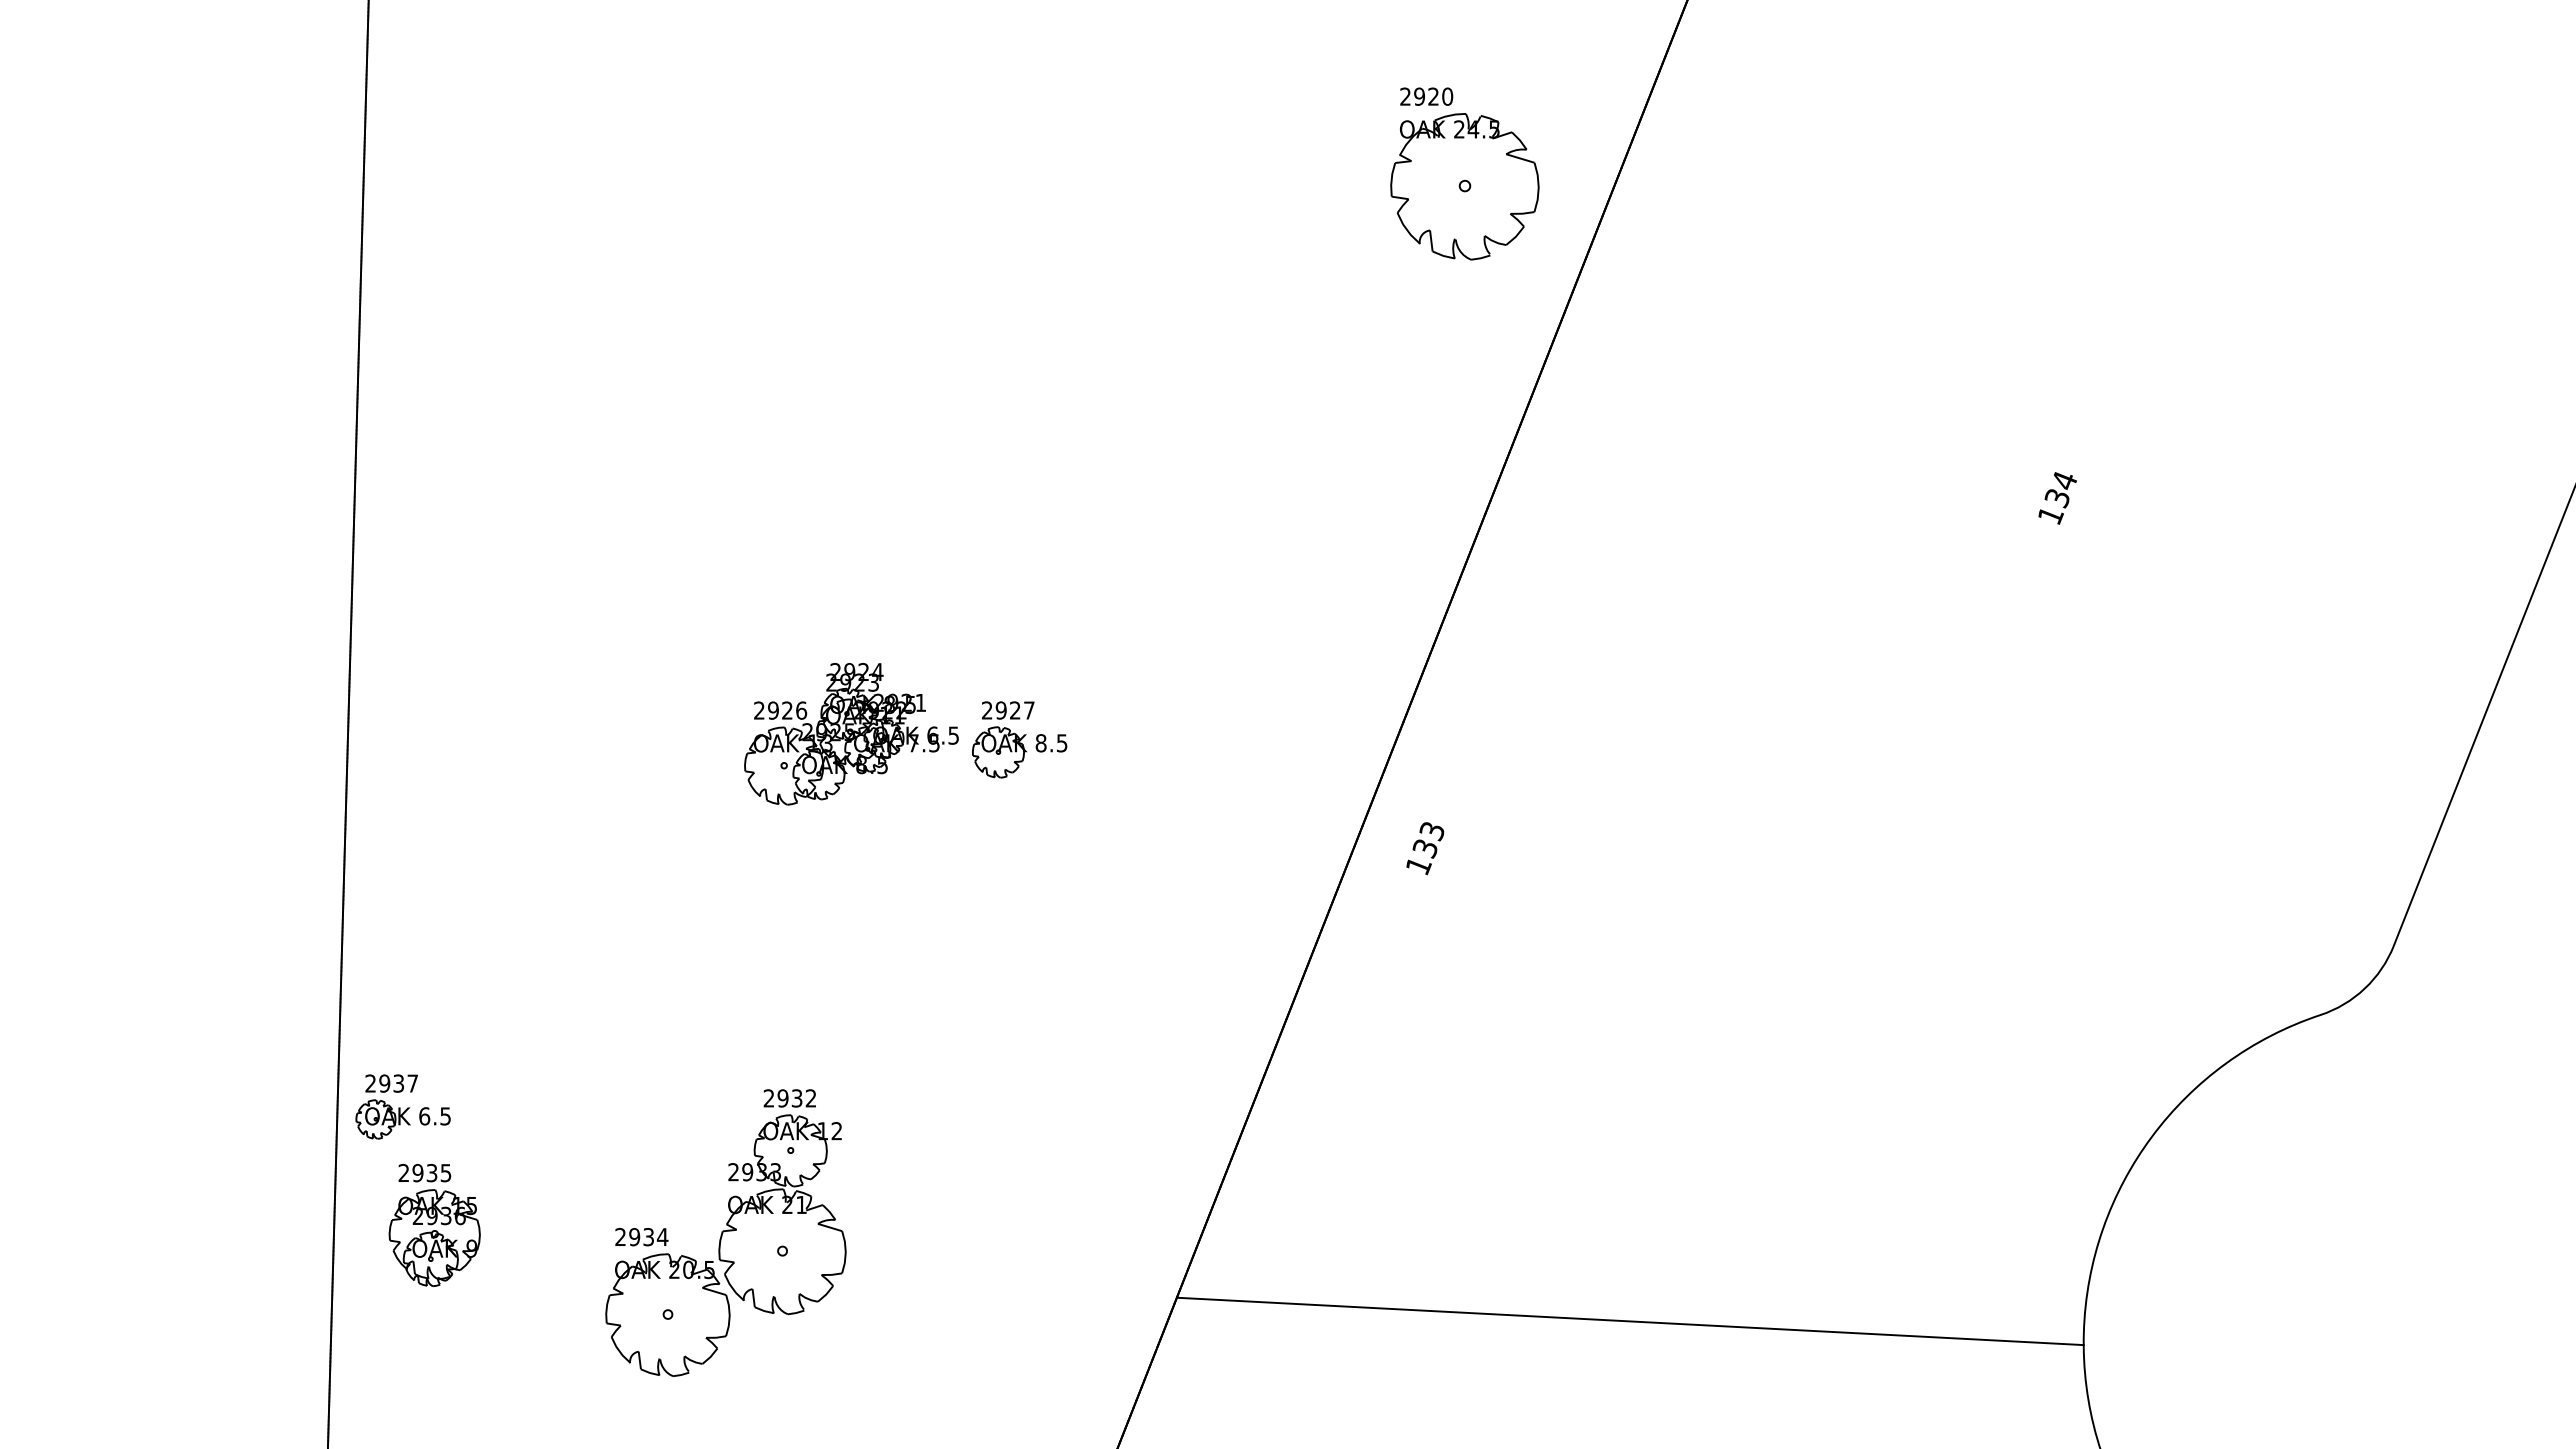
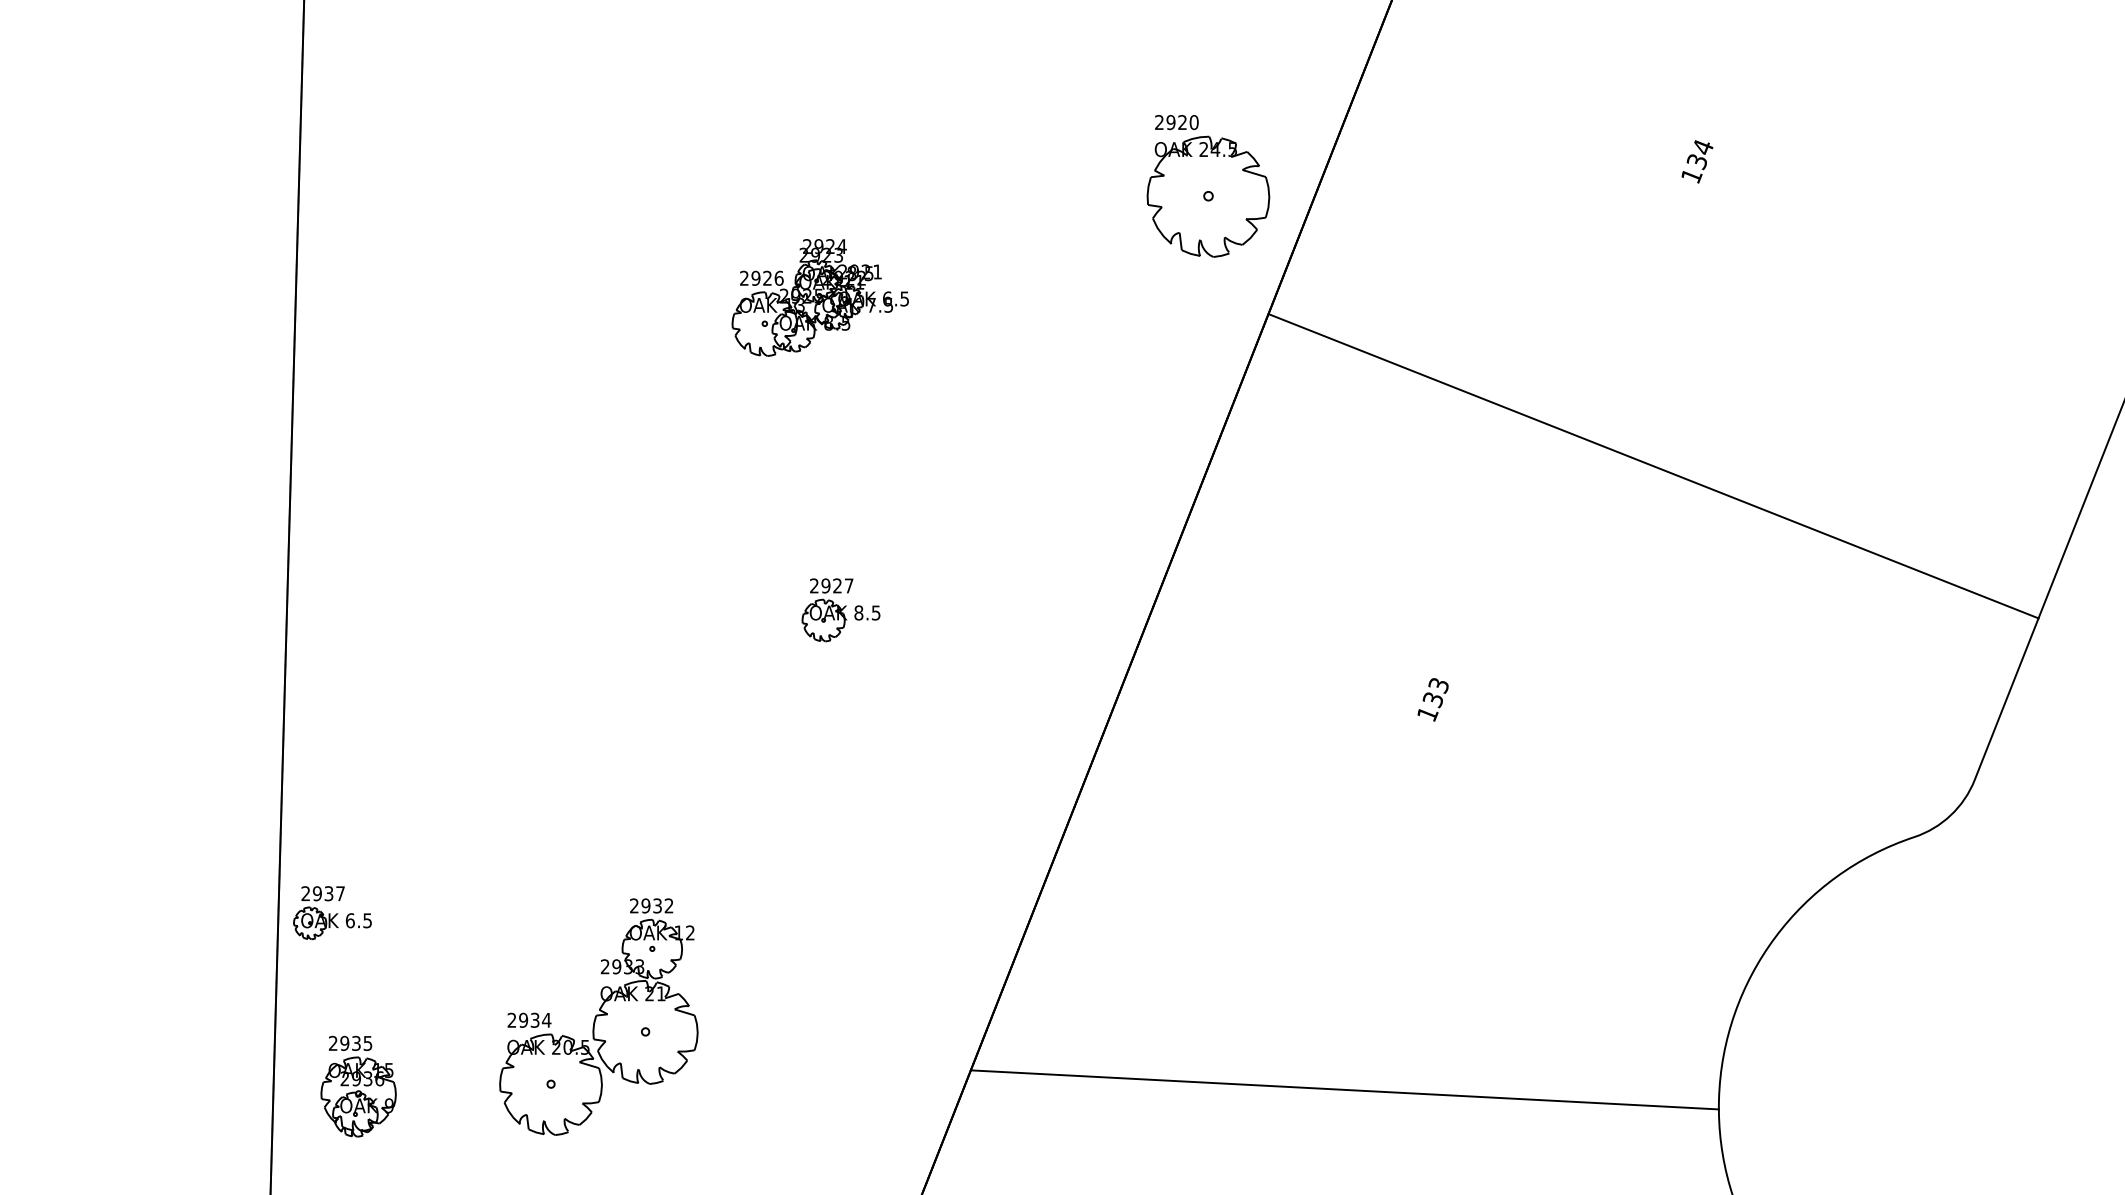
part: (1464, 173) -> (1208, 185), moved
text: (2057, 498) -> (1697, 161), moved
line: (2004, 564) -> (1653, 465), added
part: (851, 734) -> (820, 298), moved
text: (1425, 848) -> (1433, 699), moved
part: (434, 1225) -> (358, 1086), moved

